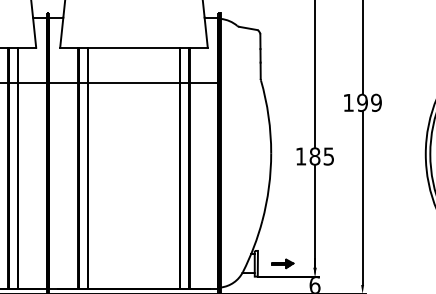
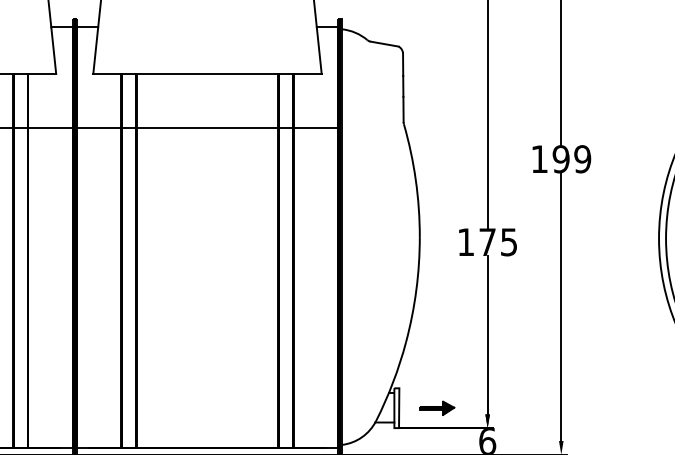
text: (314, 156) -> (486, 242), 185 -> 175

